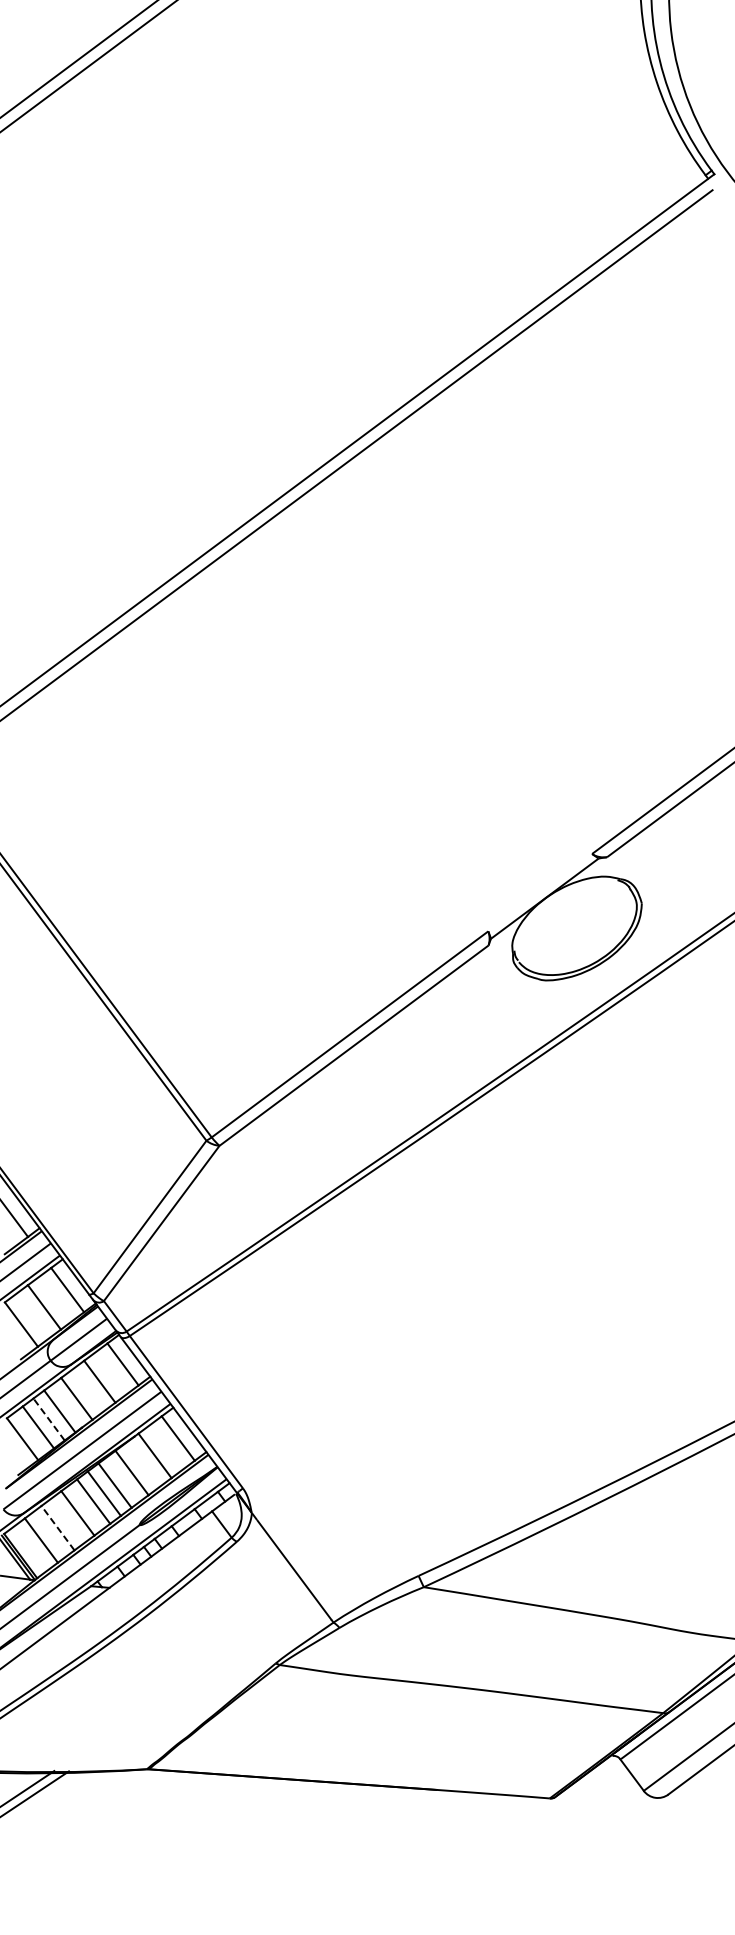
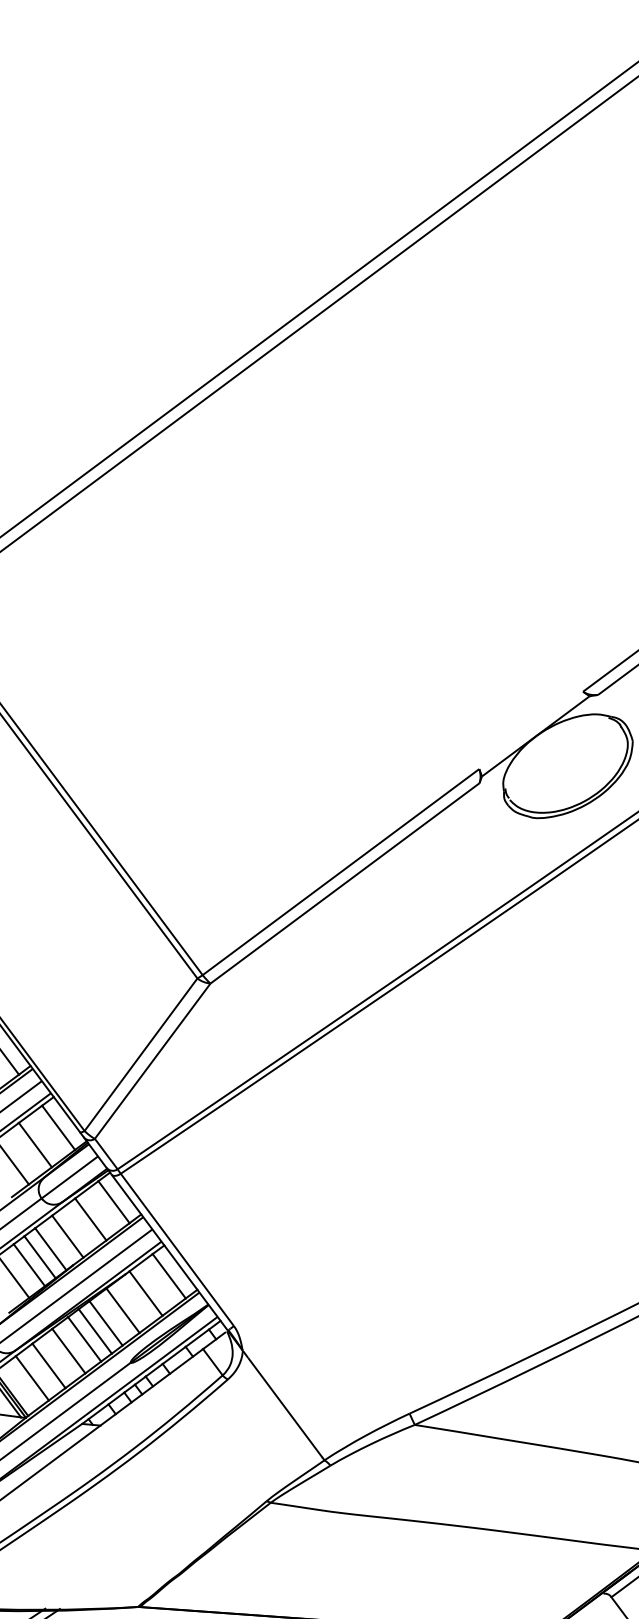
line: (48, 1419) -> (39, 1257), dashed -> solid
line: (57, 1528) -> (48, 1366), dashed -> solid

